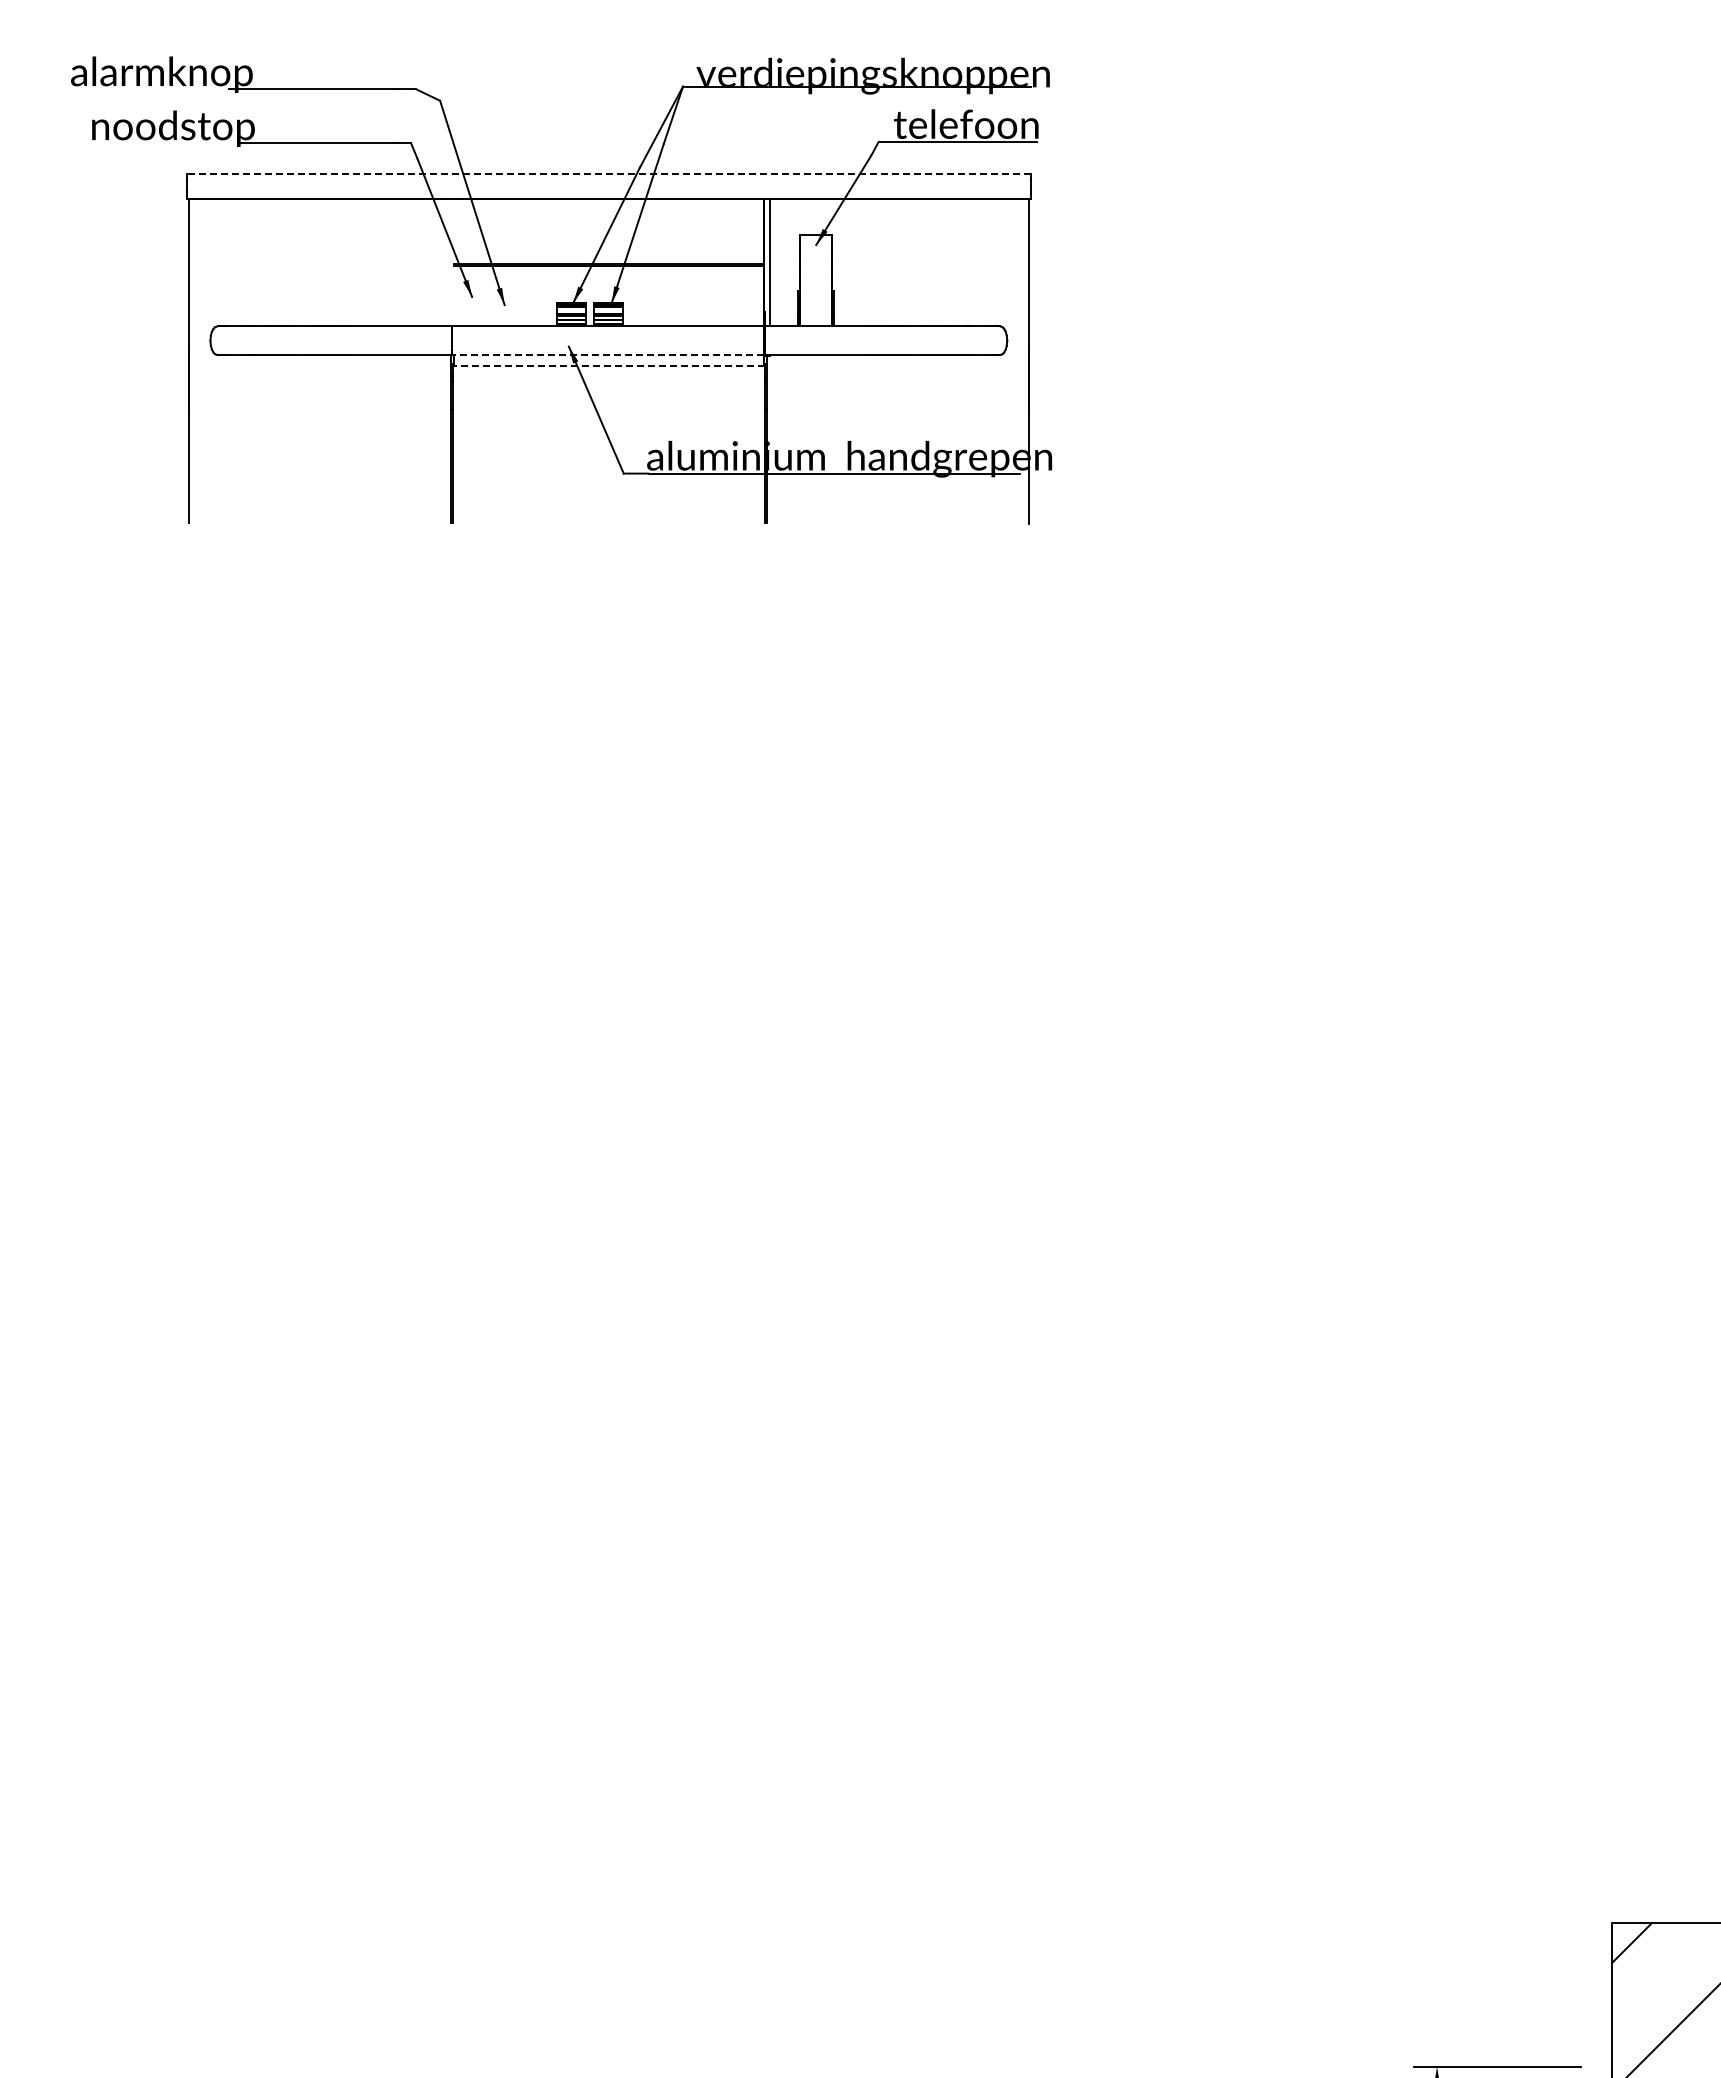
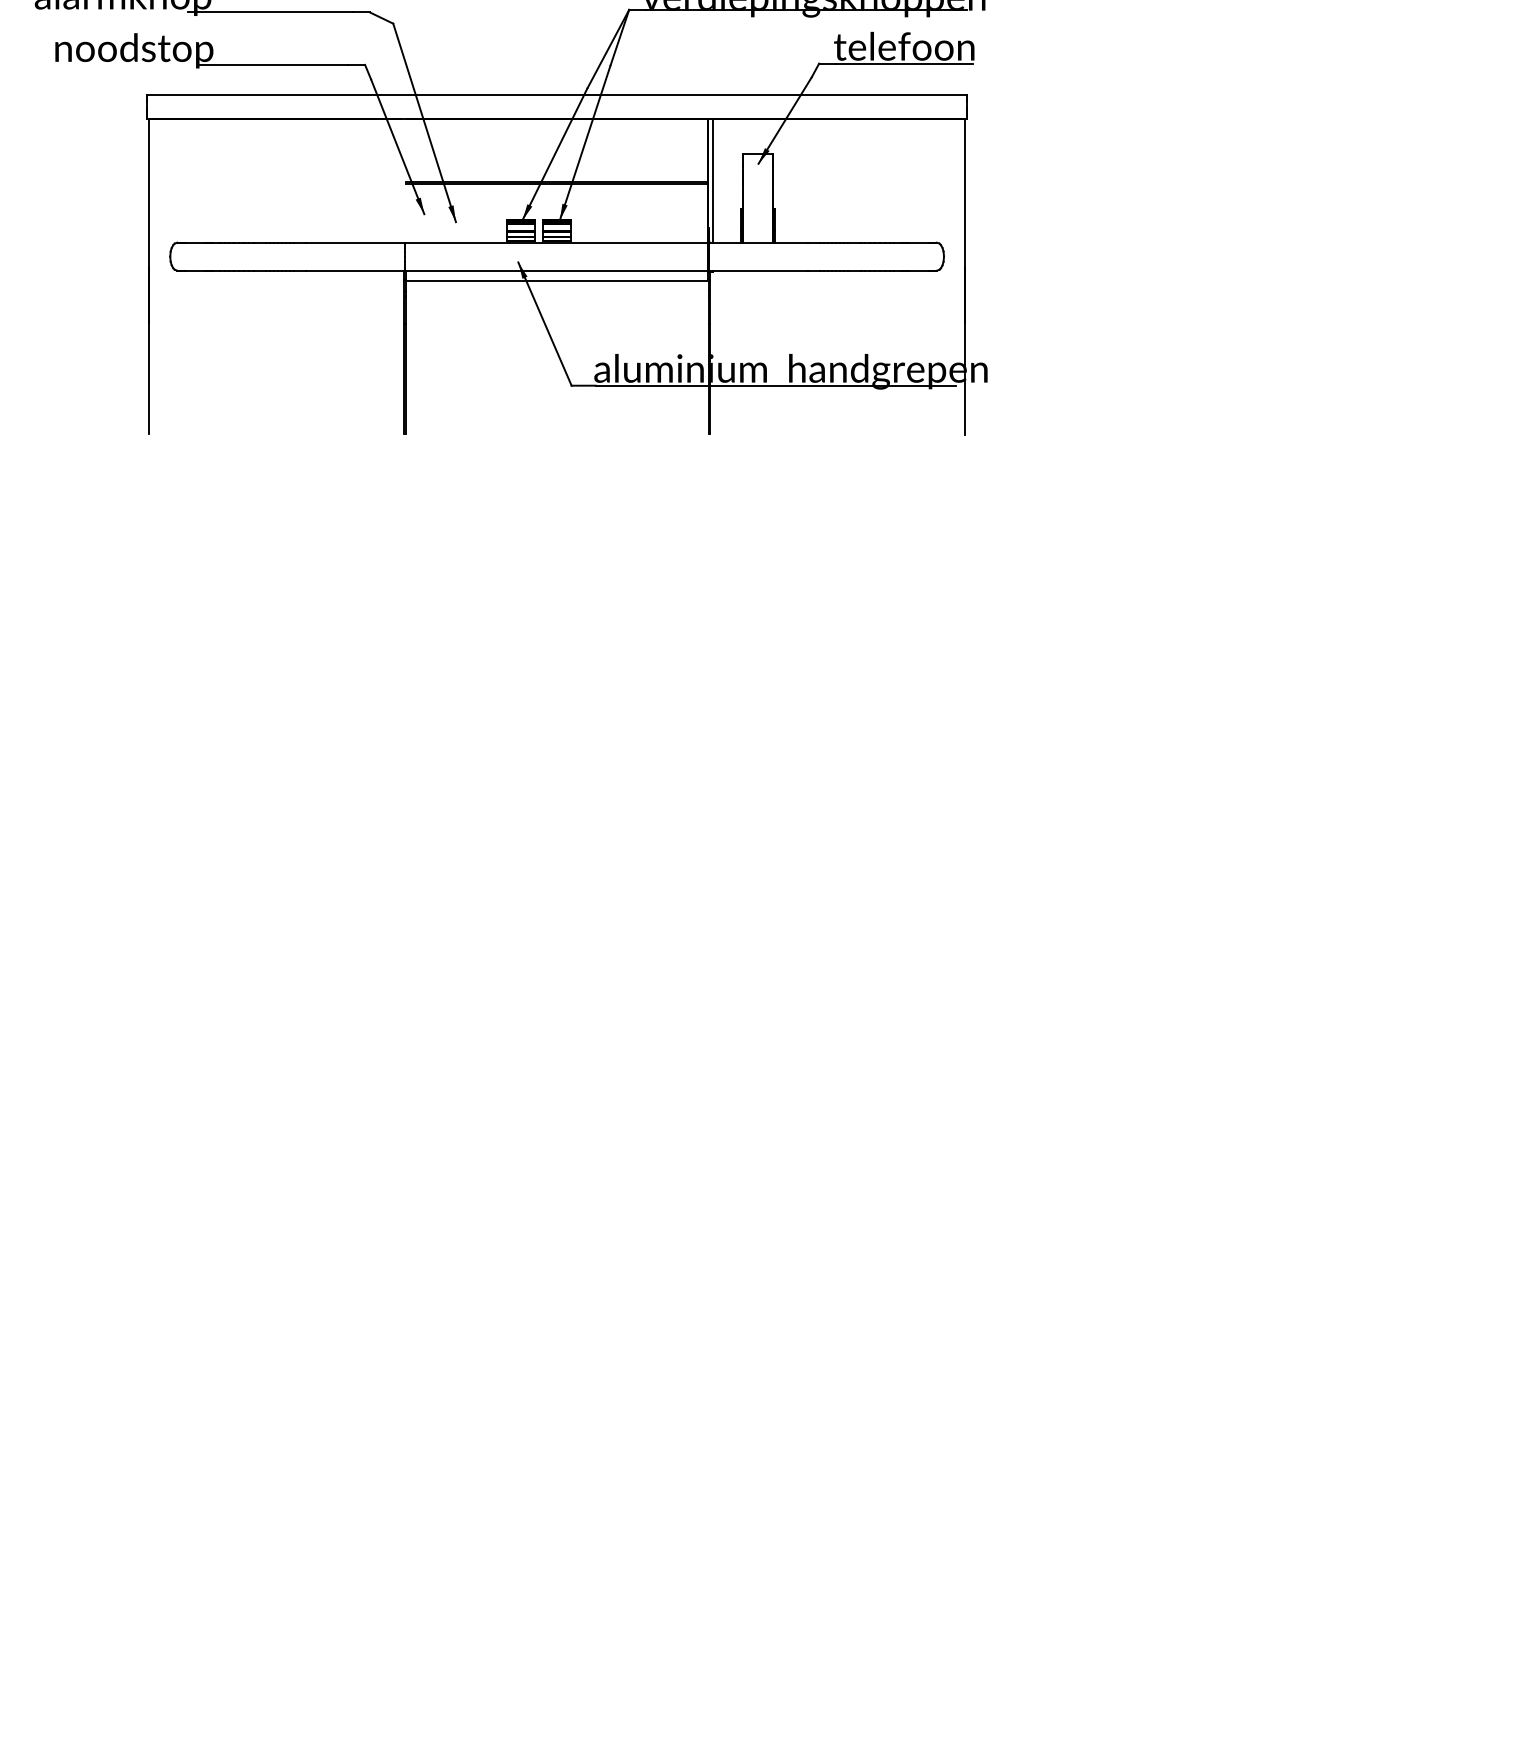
line: (608, 174) -> (556, 95), dashed -> solid
line: (608, 355) -> (556, 271), dashed -> solid
line: (608, 366) -> (556, 281), dashed -> solid

